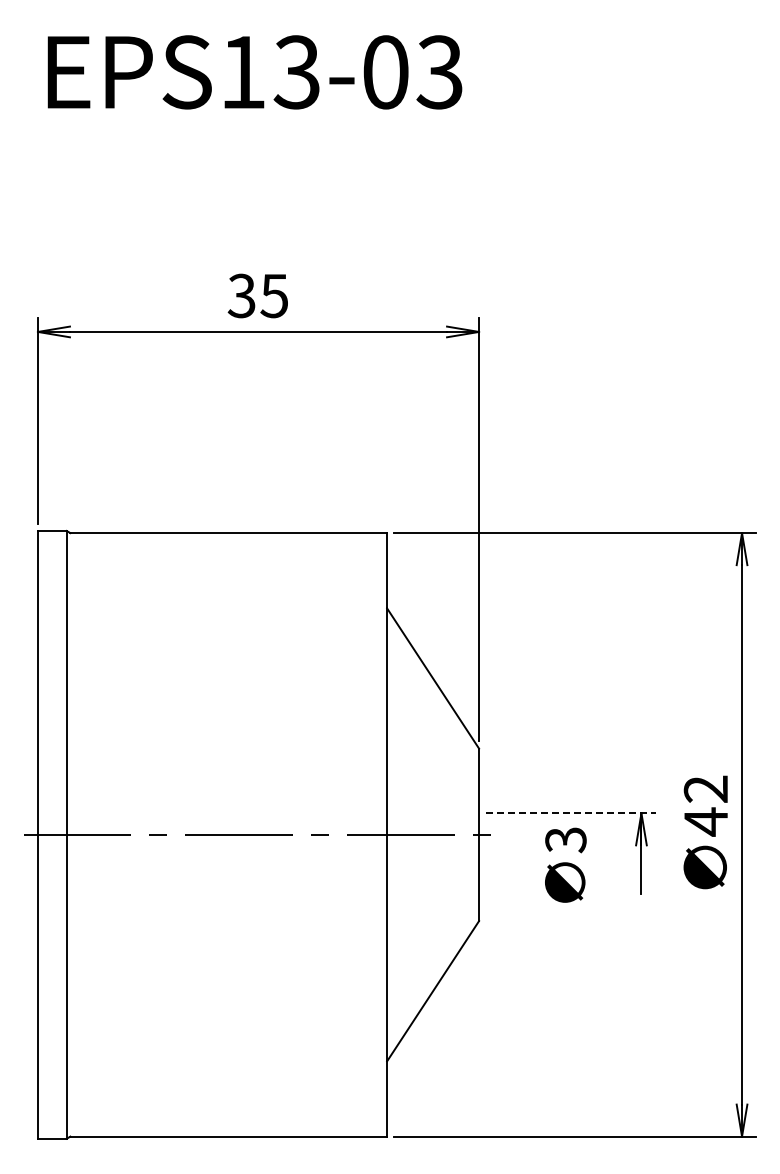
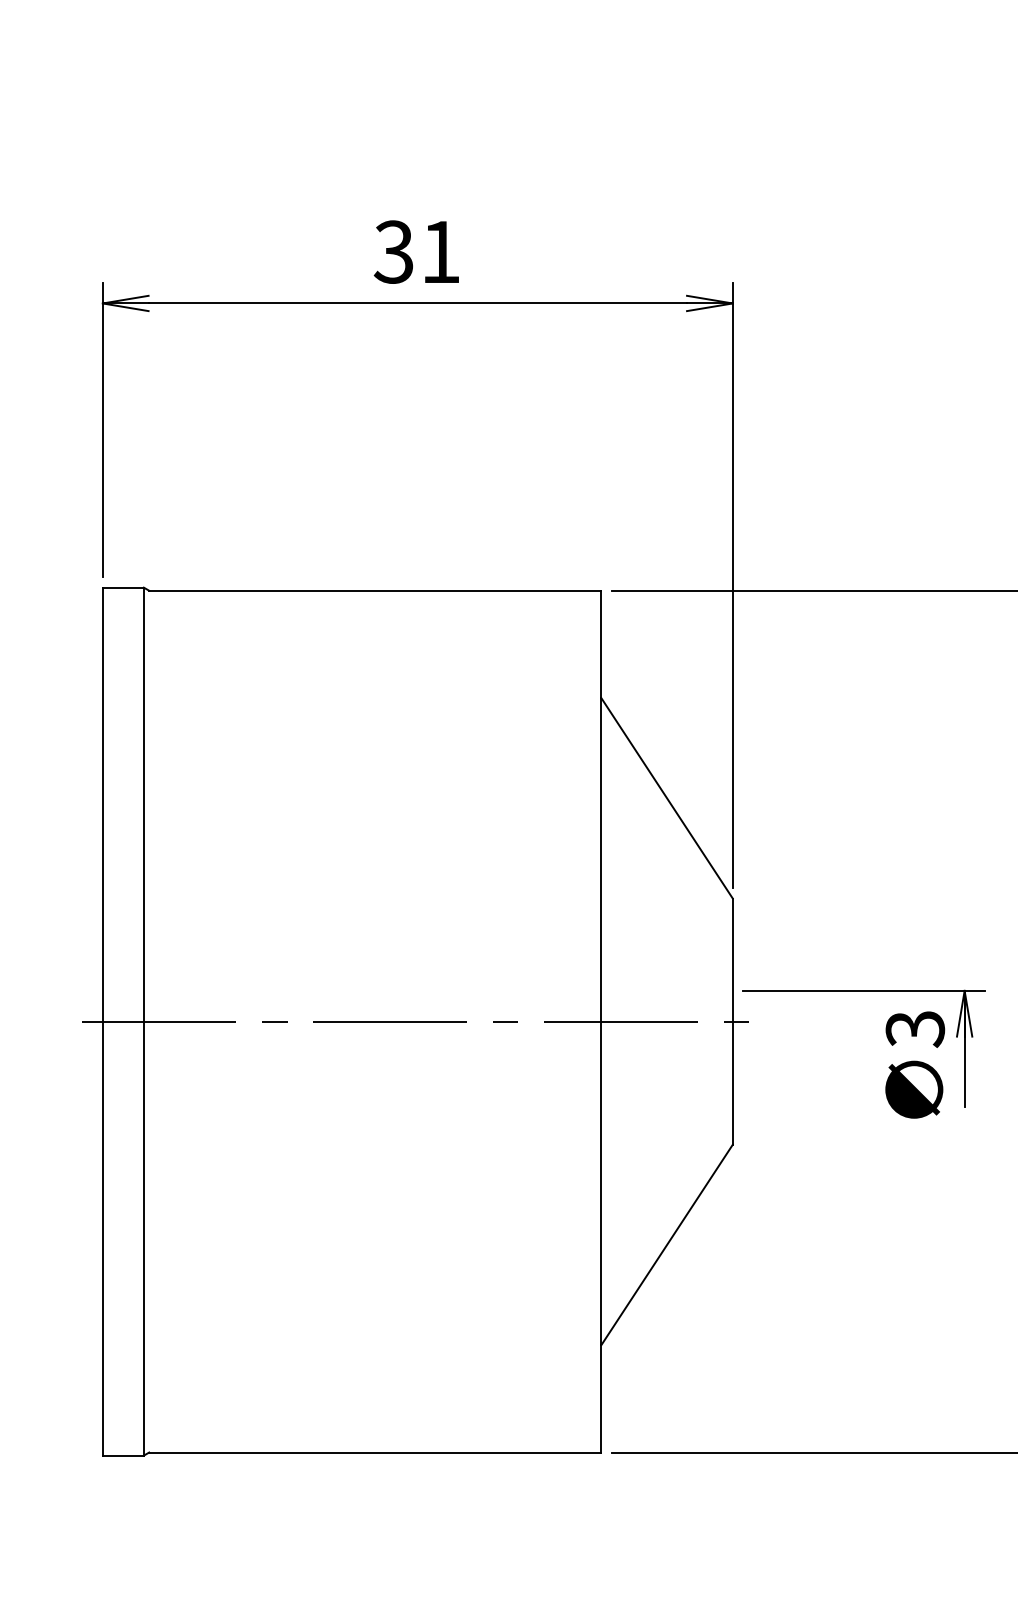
text: (273, 296) -> (439, 252), 35 -> 31
line: (571, 813) -> (864, 991), dashed -> solid
text: (565, 864) -> (914, 1063), moved

